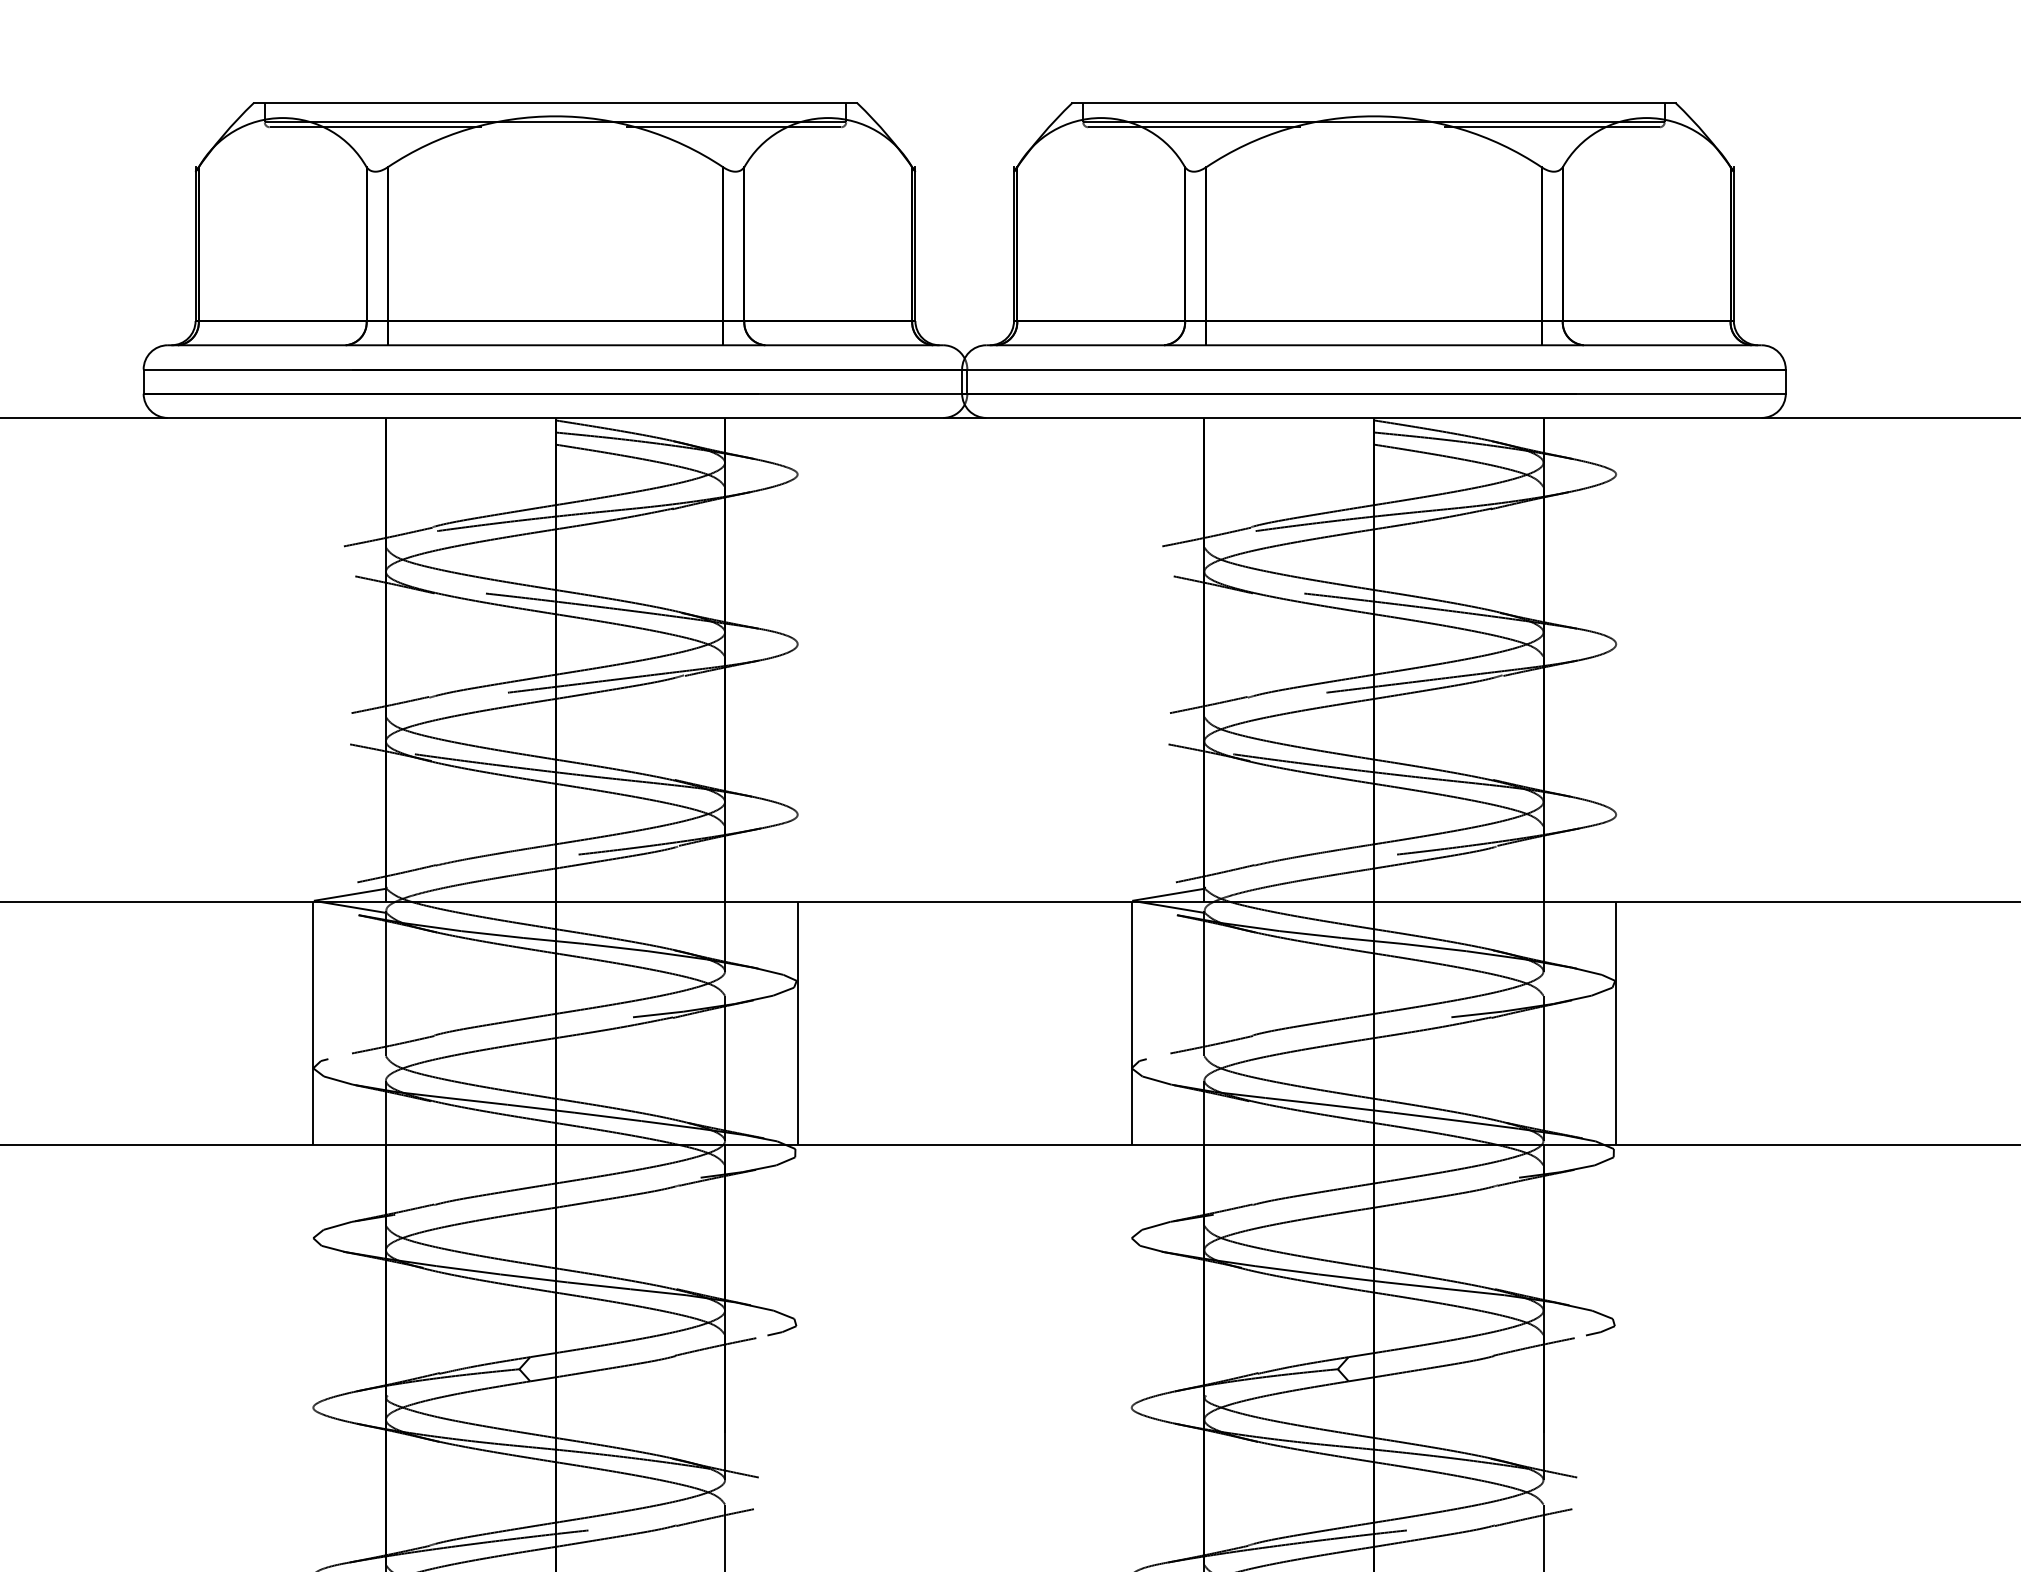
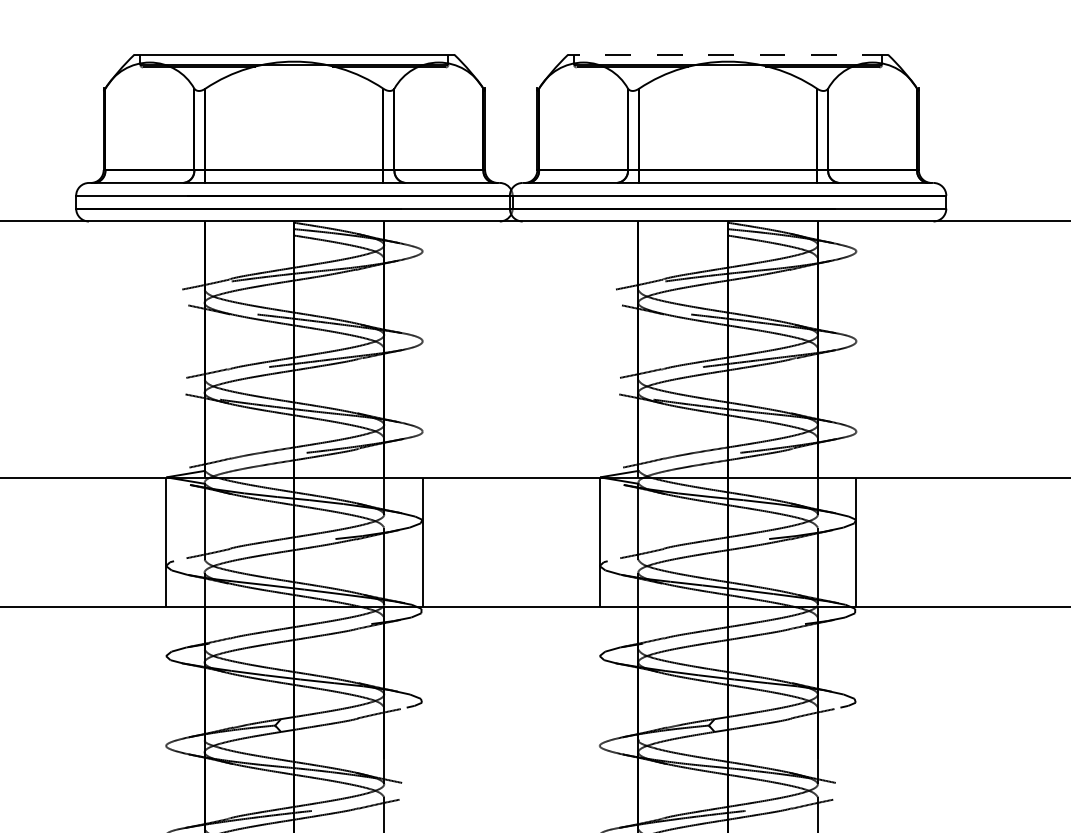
line: (1374, 102) -> (728, 54), solid -> dashed

